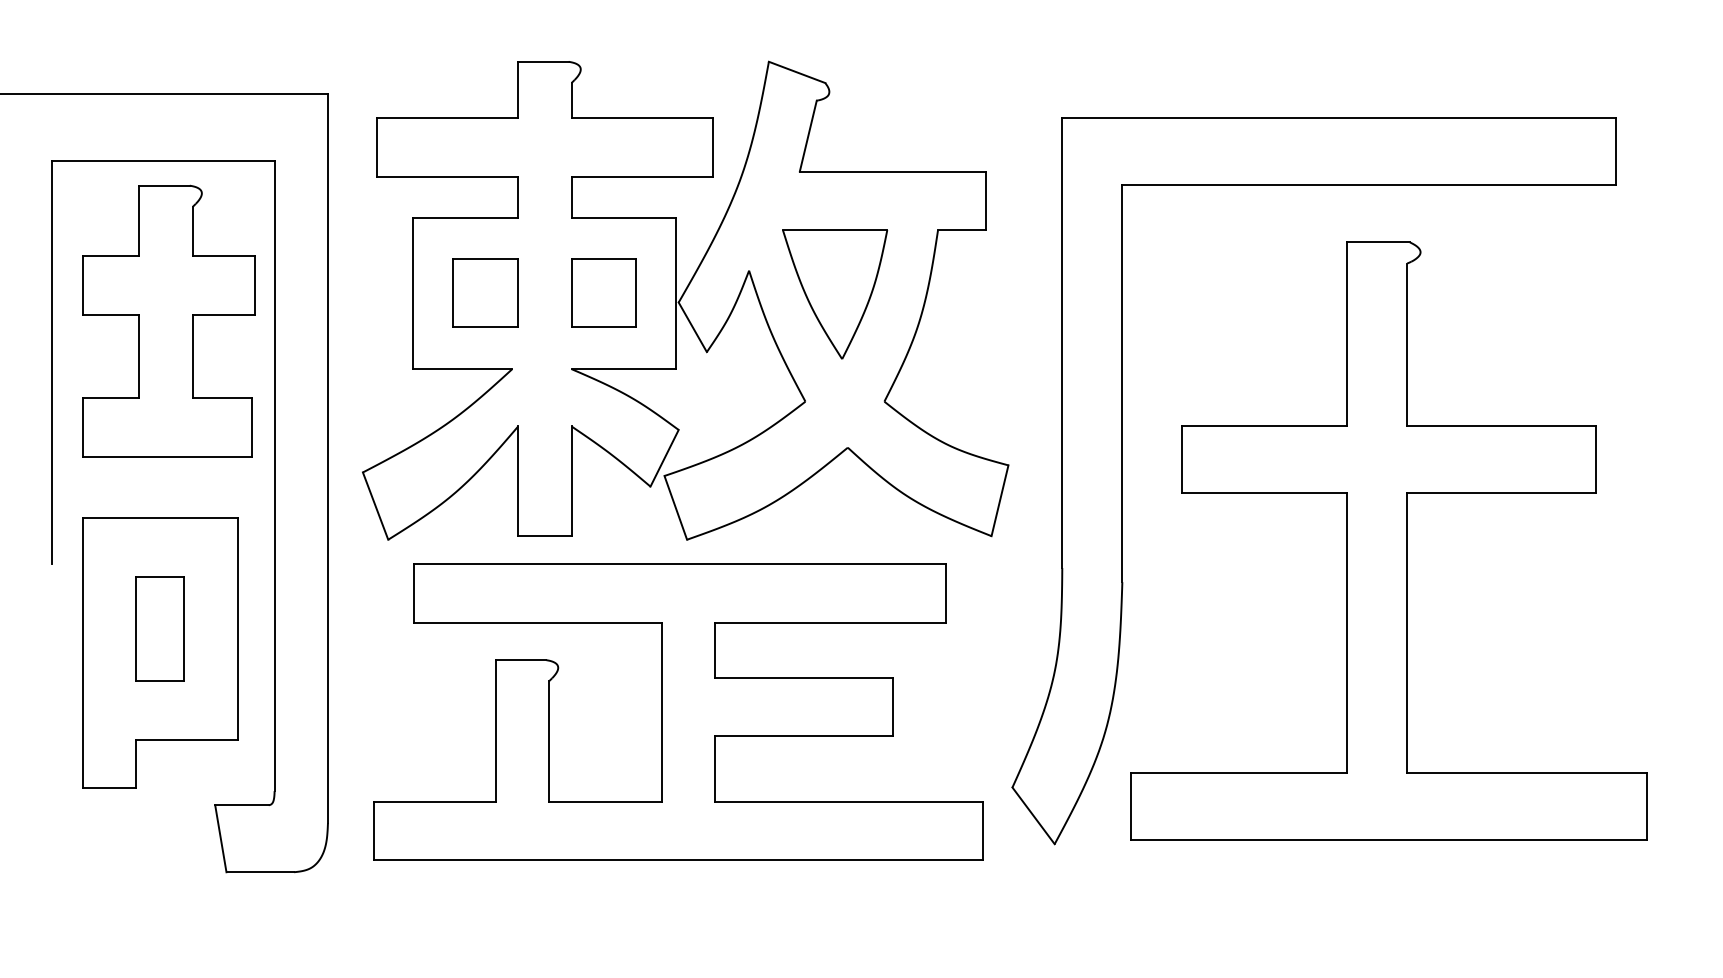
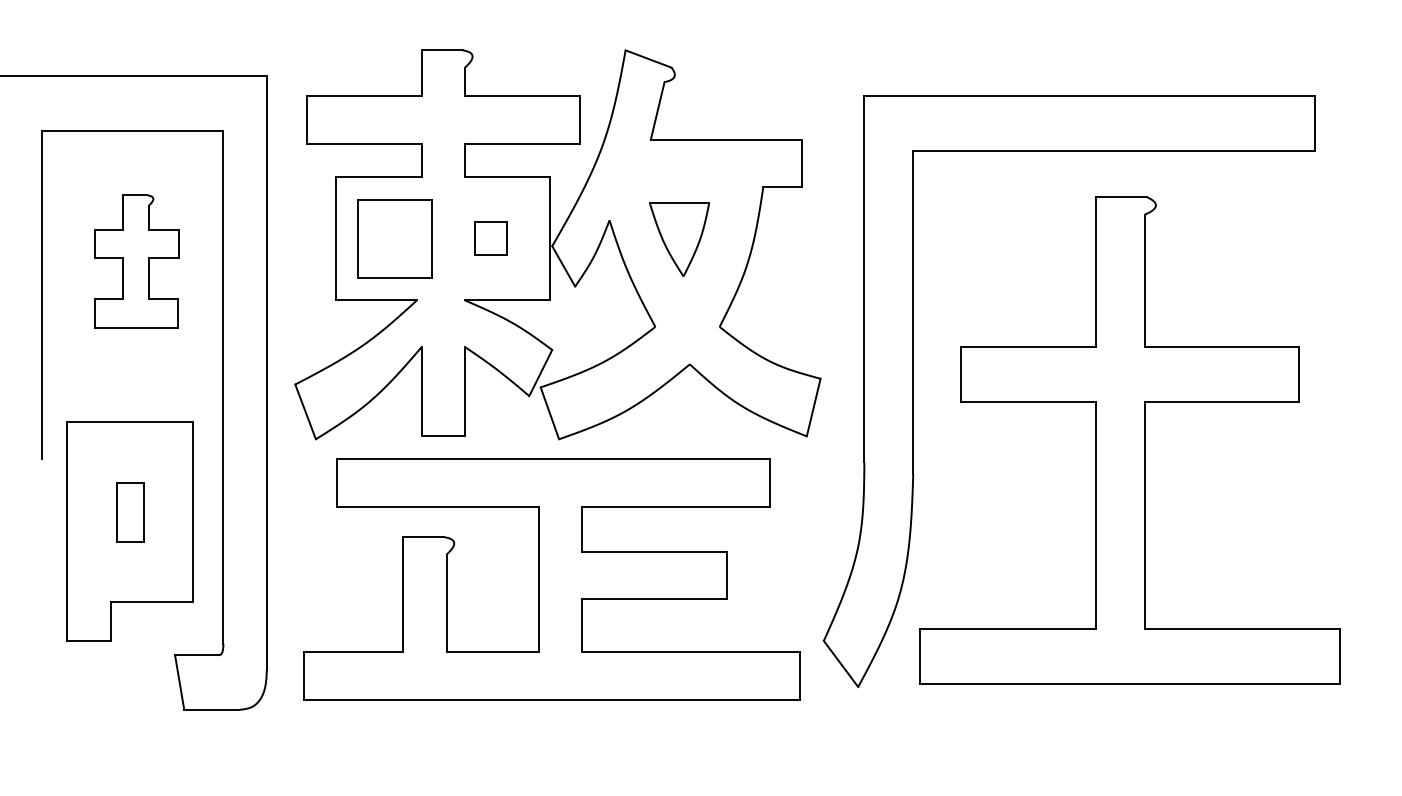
part: (486, 292) -> (395, 238), size x1.4
part: (602, 292) -> (490, 238), size x0.6
part: (835, 294) -> (679, 239), size x0.7
part: (167, 321) -> (136, 261), size x0.6
part: (160, 629) -> (130, 512), size x0.7

